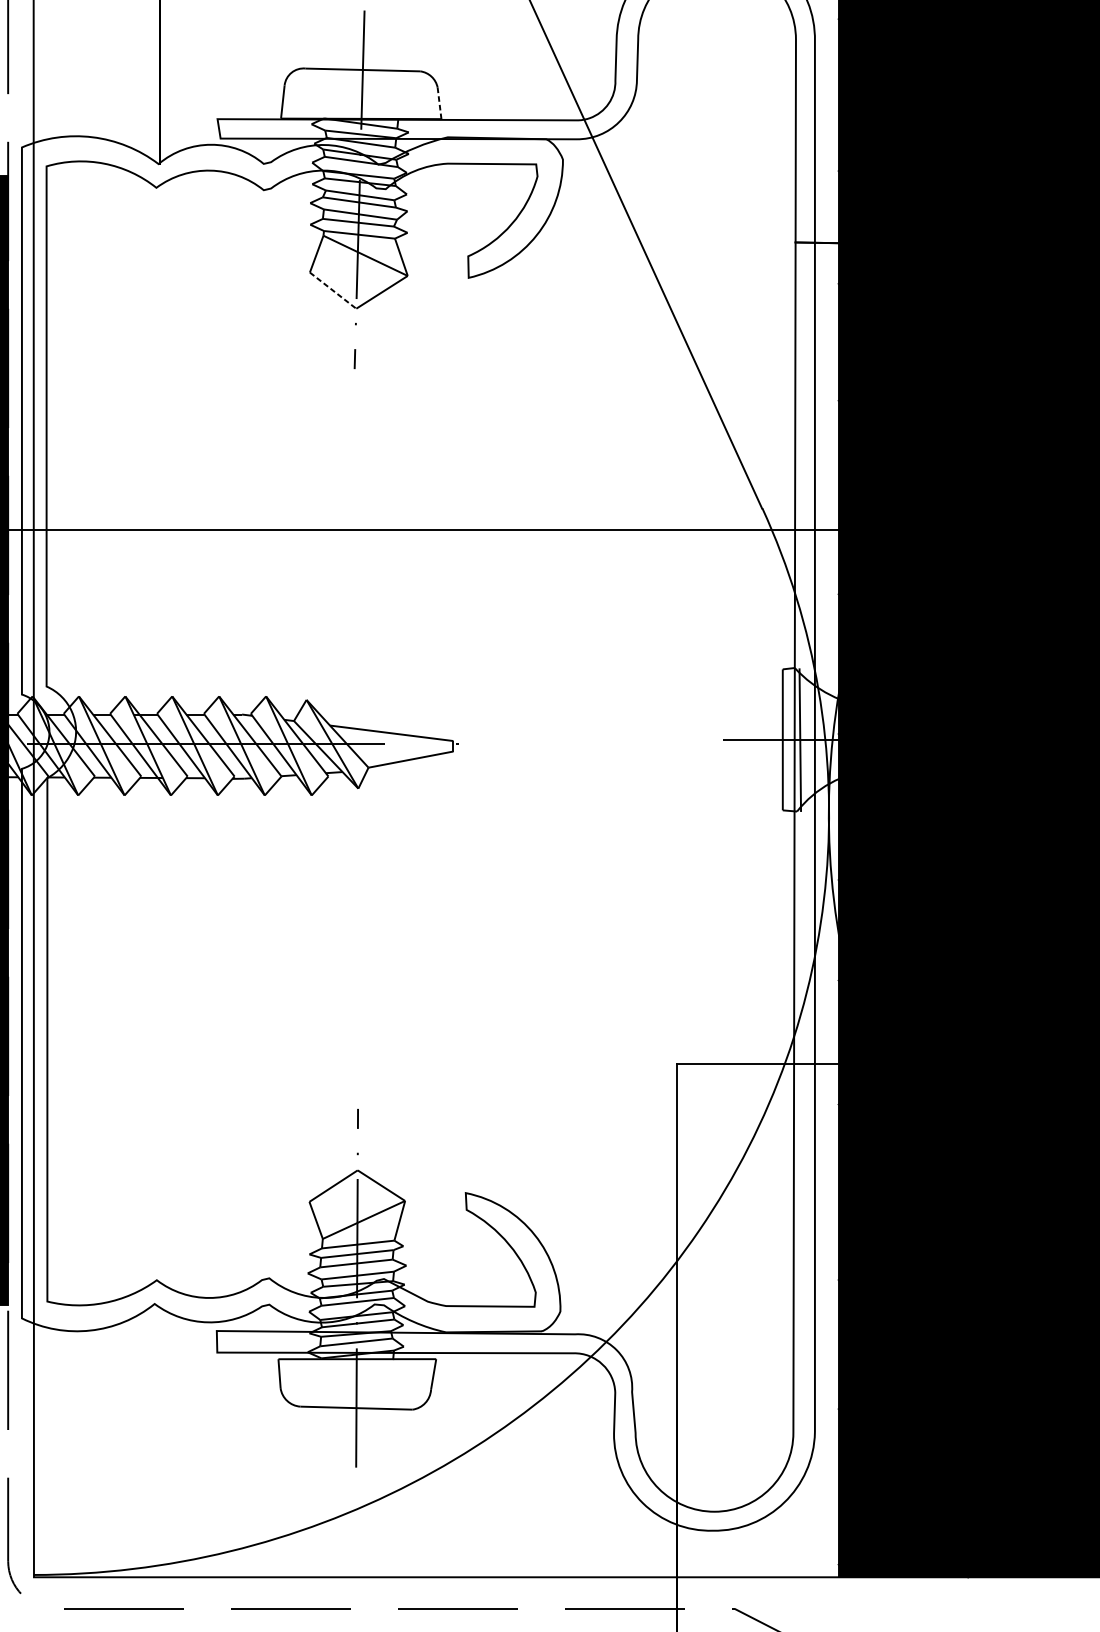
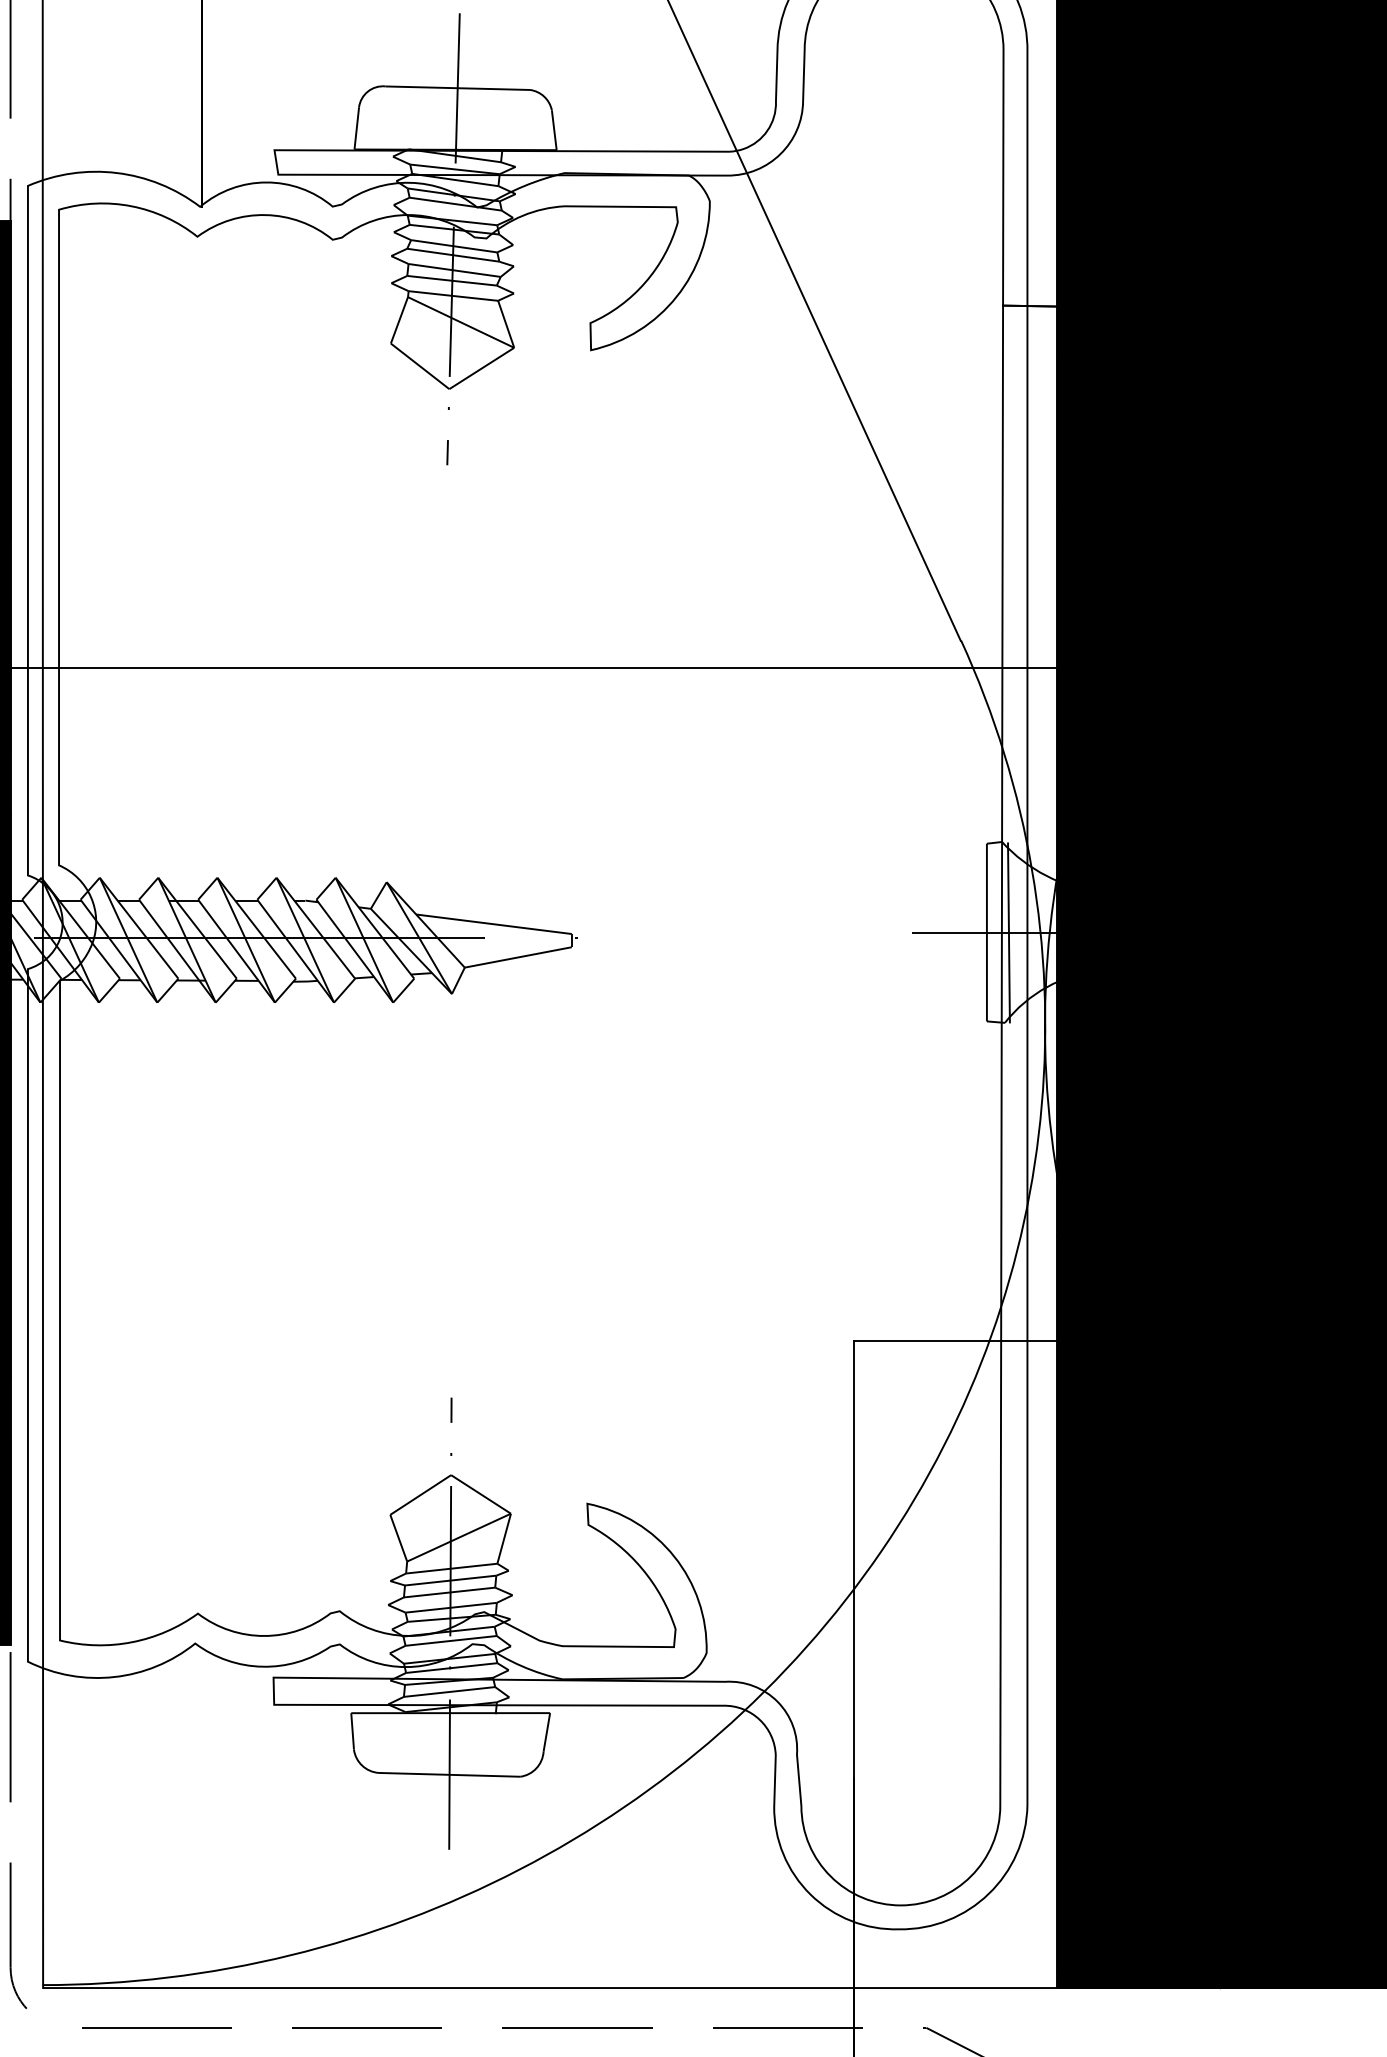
line: (439, 103) -> (554, 130), dashed -> solid
line: (333, 290) -> (420, 366), dashed -> solid

